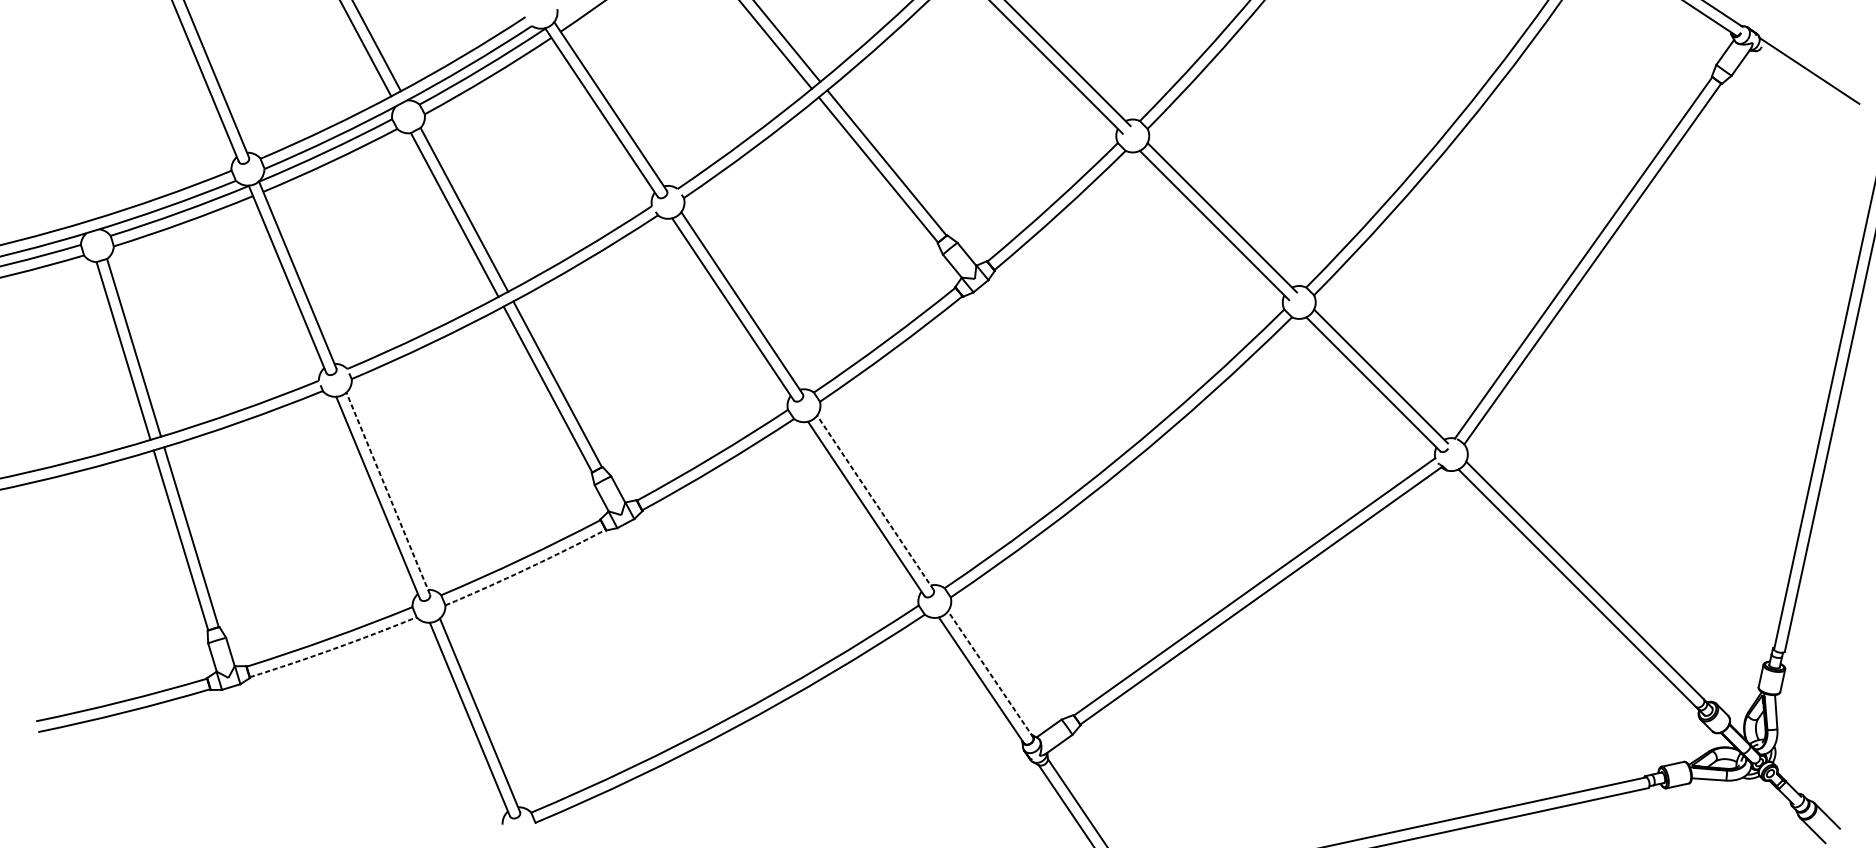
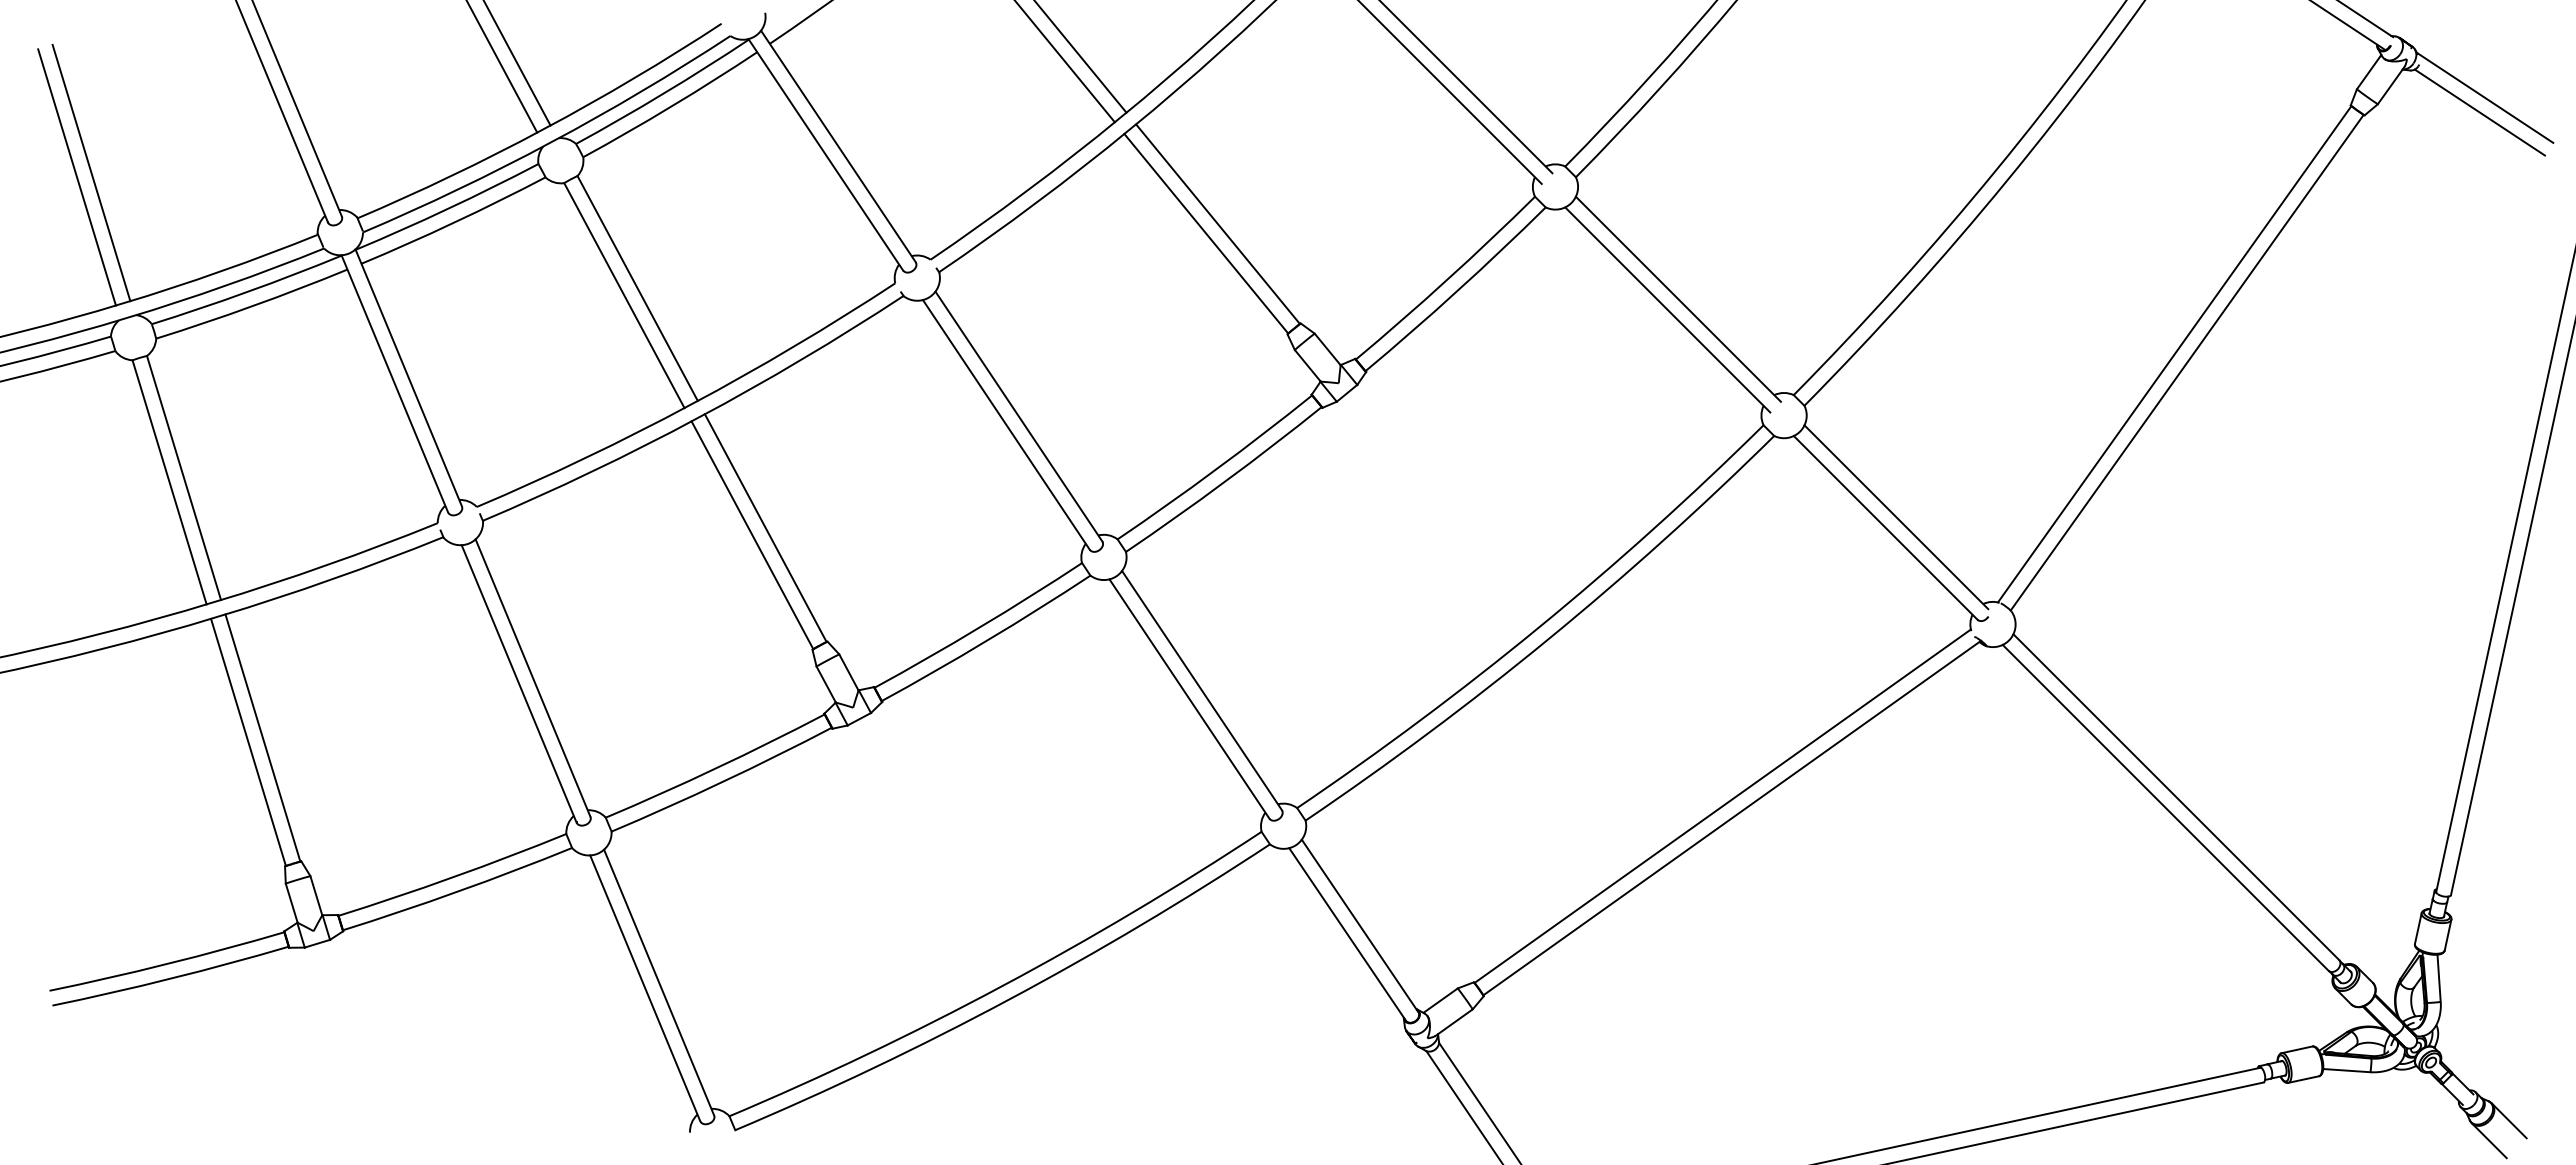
line: (1805, 81) -> (2479, 112), added
line: (66, 125) -> (91, 172), added
line: (55, 129) -> (76, 177), added
line: (387, 493) -> (532, 677), dashed -> solid
line: (875, 502) -> (1202, 690), dashed -> solid
arc: (526, 568) -> (722, 781), dashed -> solid
arc: (333, 649) -> (458, 891), dashed -> solid
line: (990, 674) -> (1360, 926), dashed -> solid

